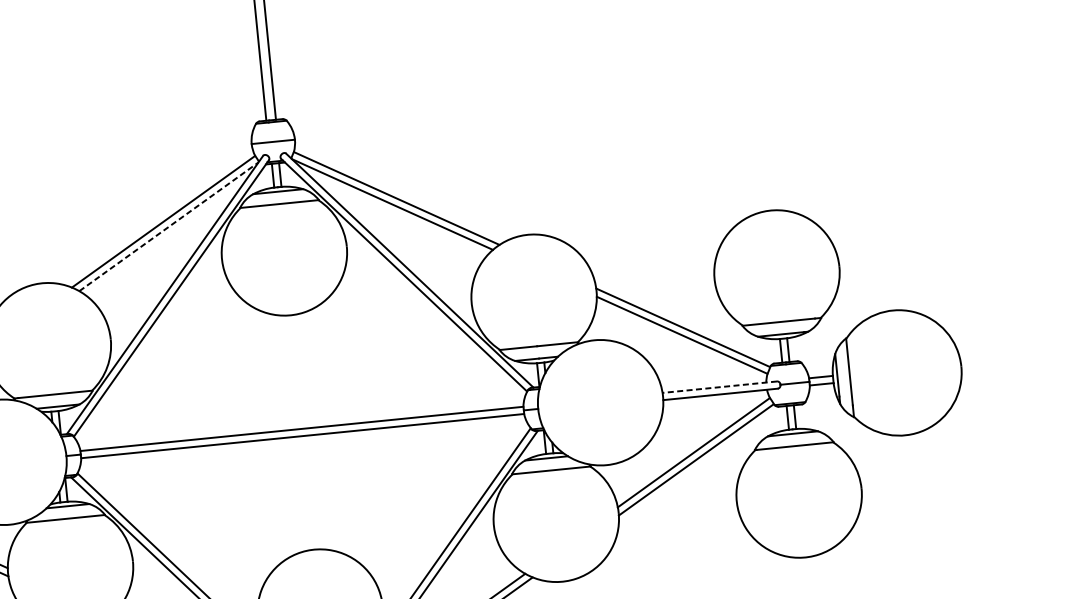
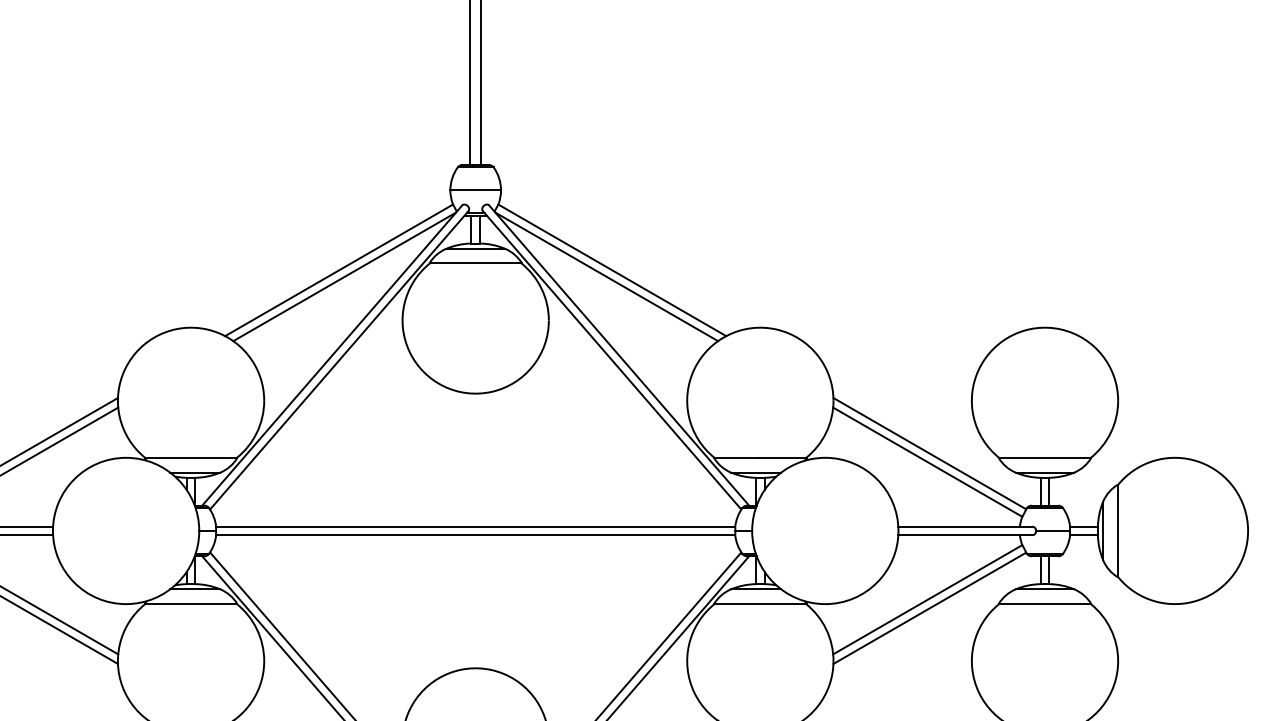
line: (168, 226) -> (344, 276), dashed -> solid
line: (719, 387) -> (964, 526), dashed -> solid

